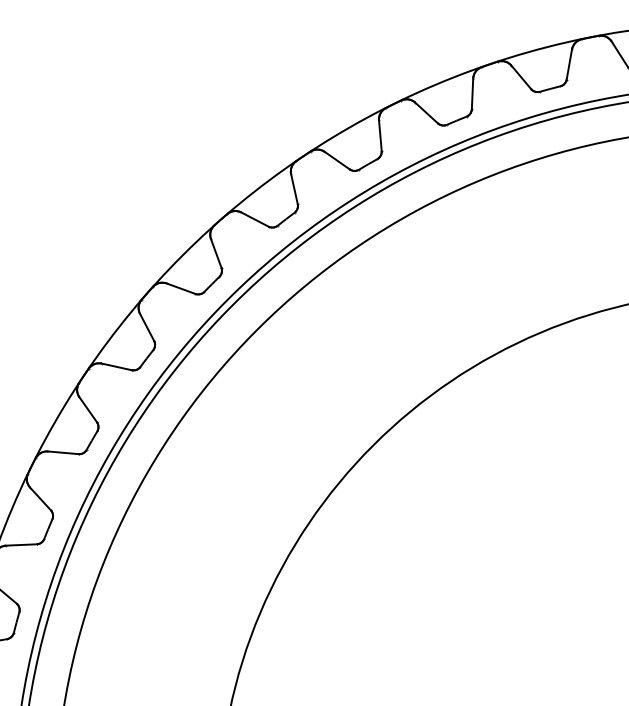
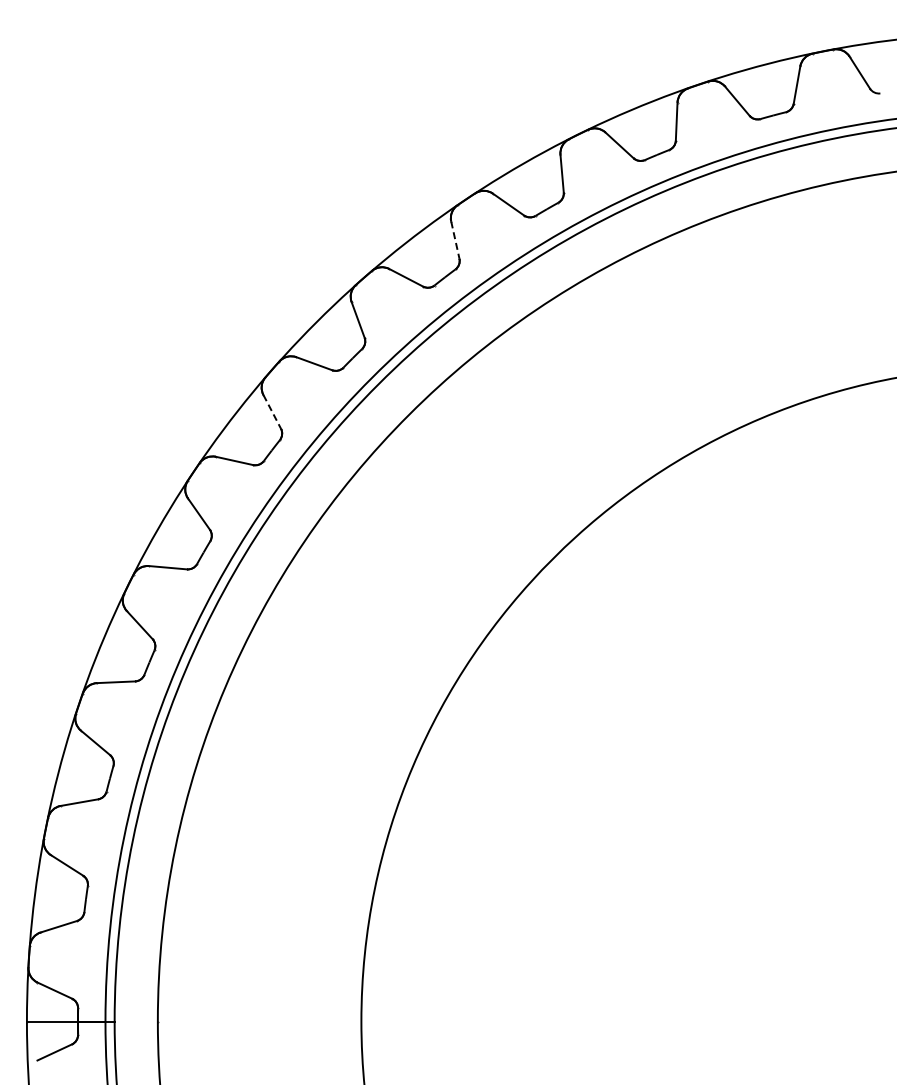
line: (294, 189) -> (455, 240), solid -> dashed
line: (147, 327) -> (272, 412), solid -> dashed

